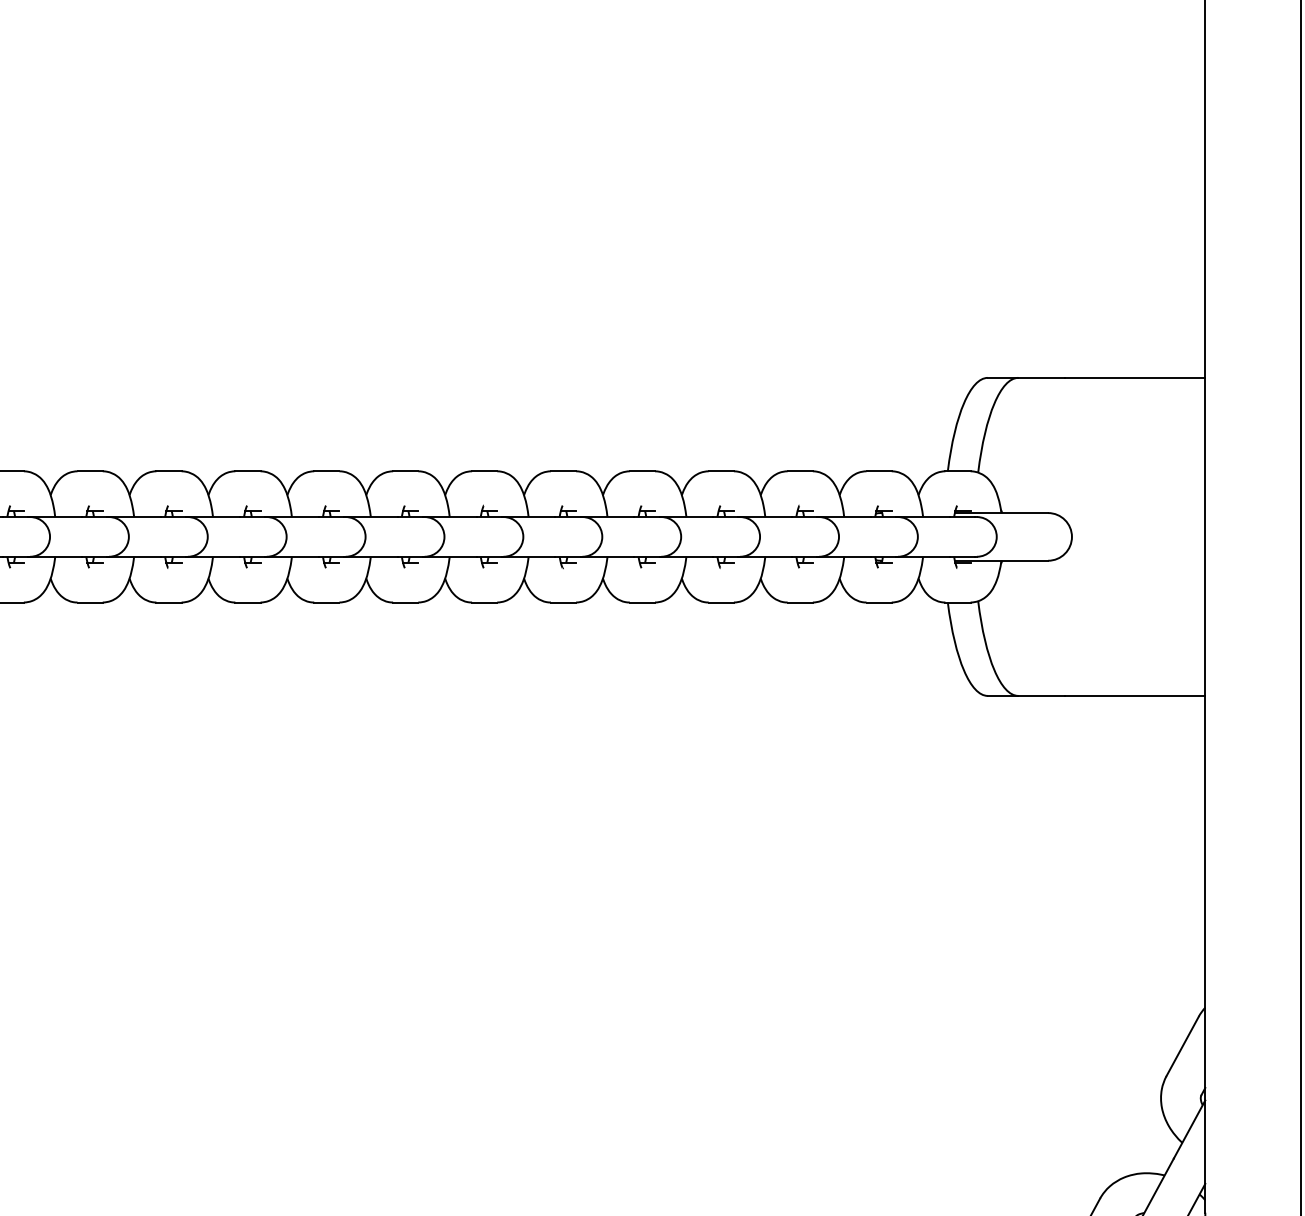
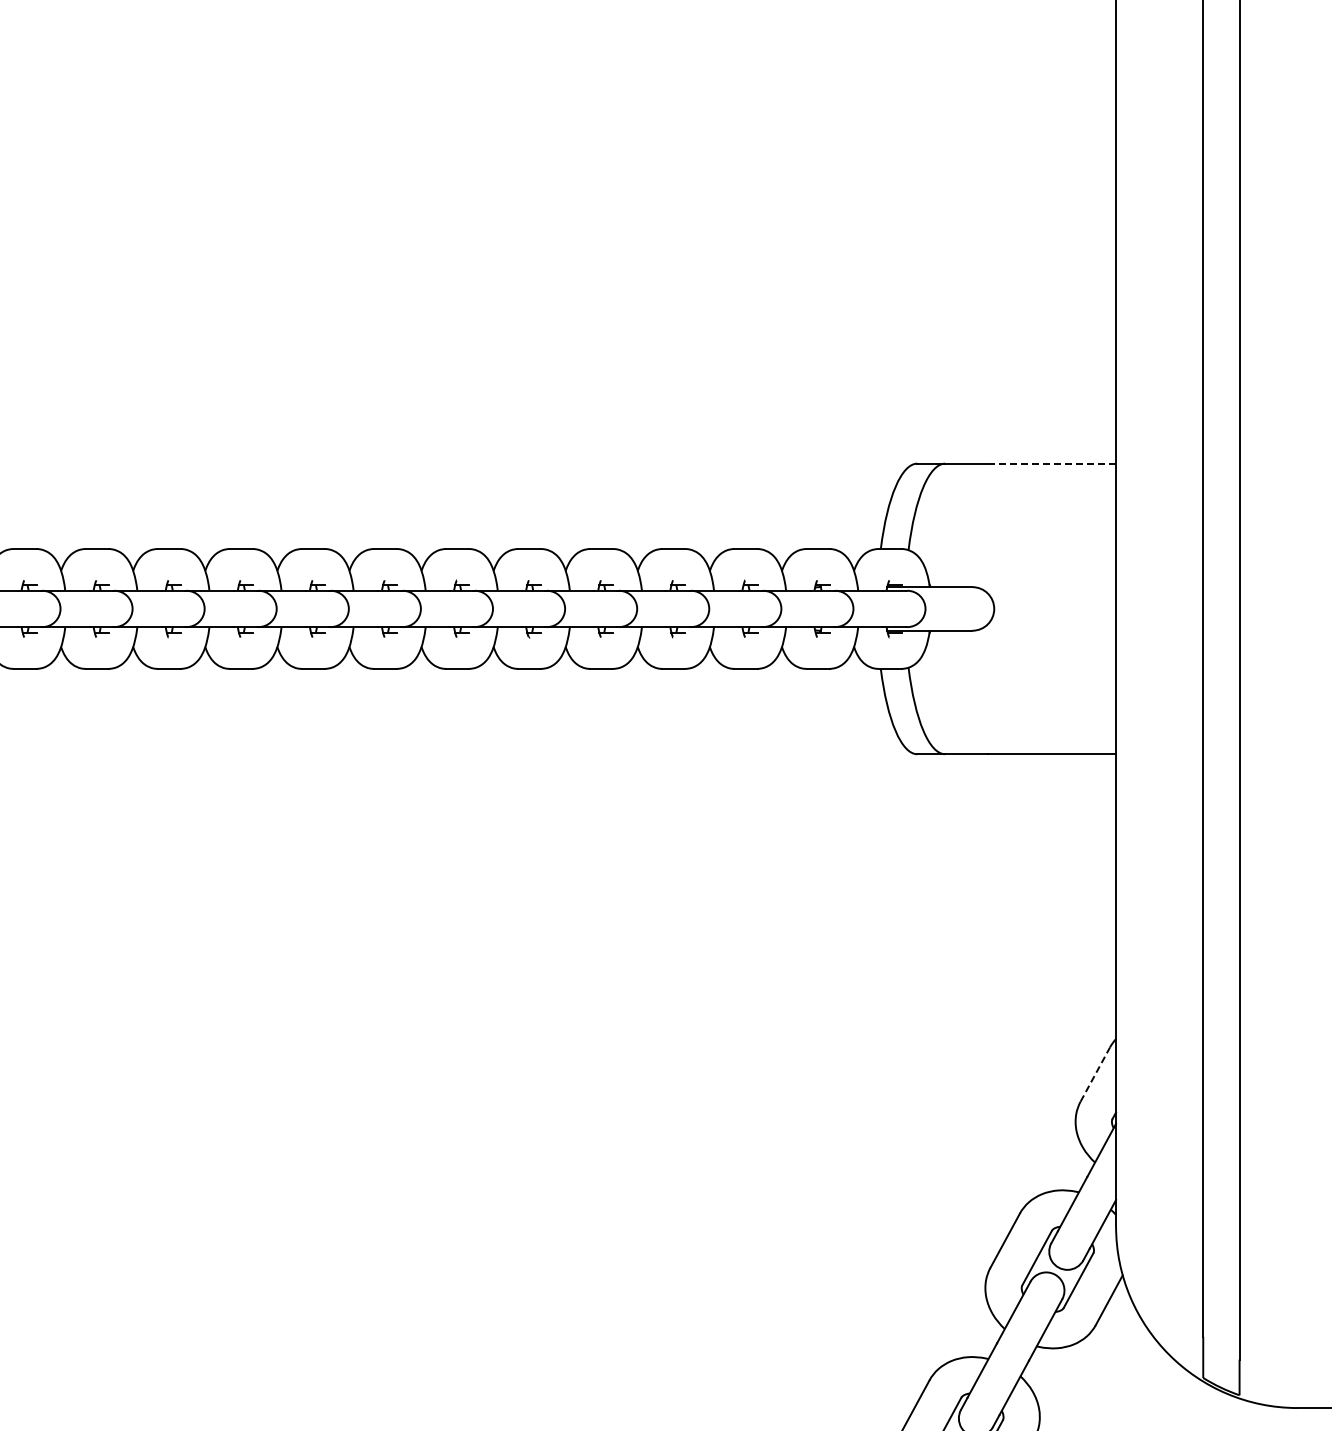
line: (1134, 377) -> (1051, 463), solid -> dashed
line: (1182, 1046) -> (1095, 1074), solid -> dashed

